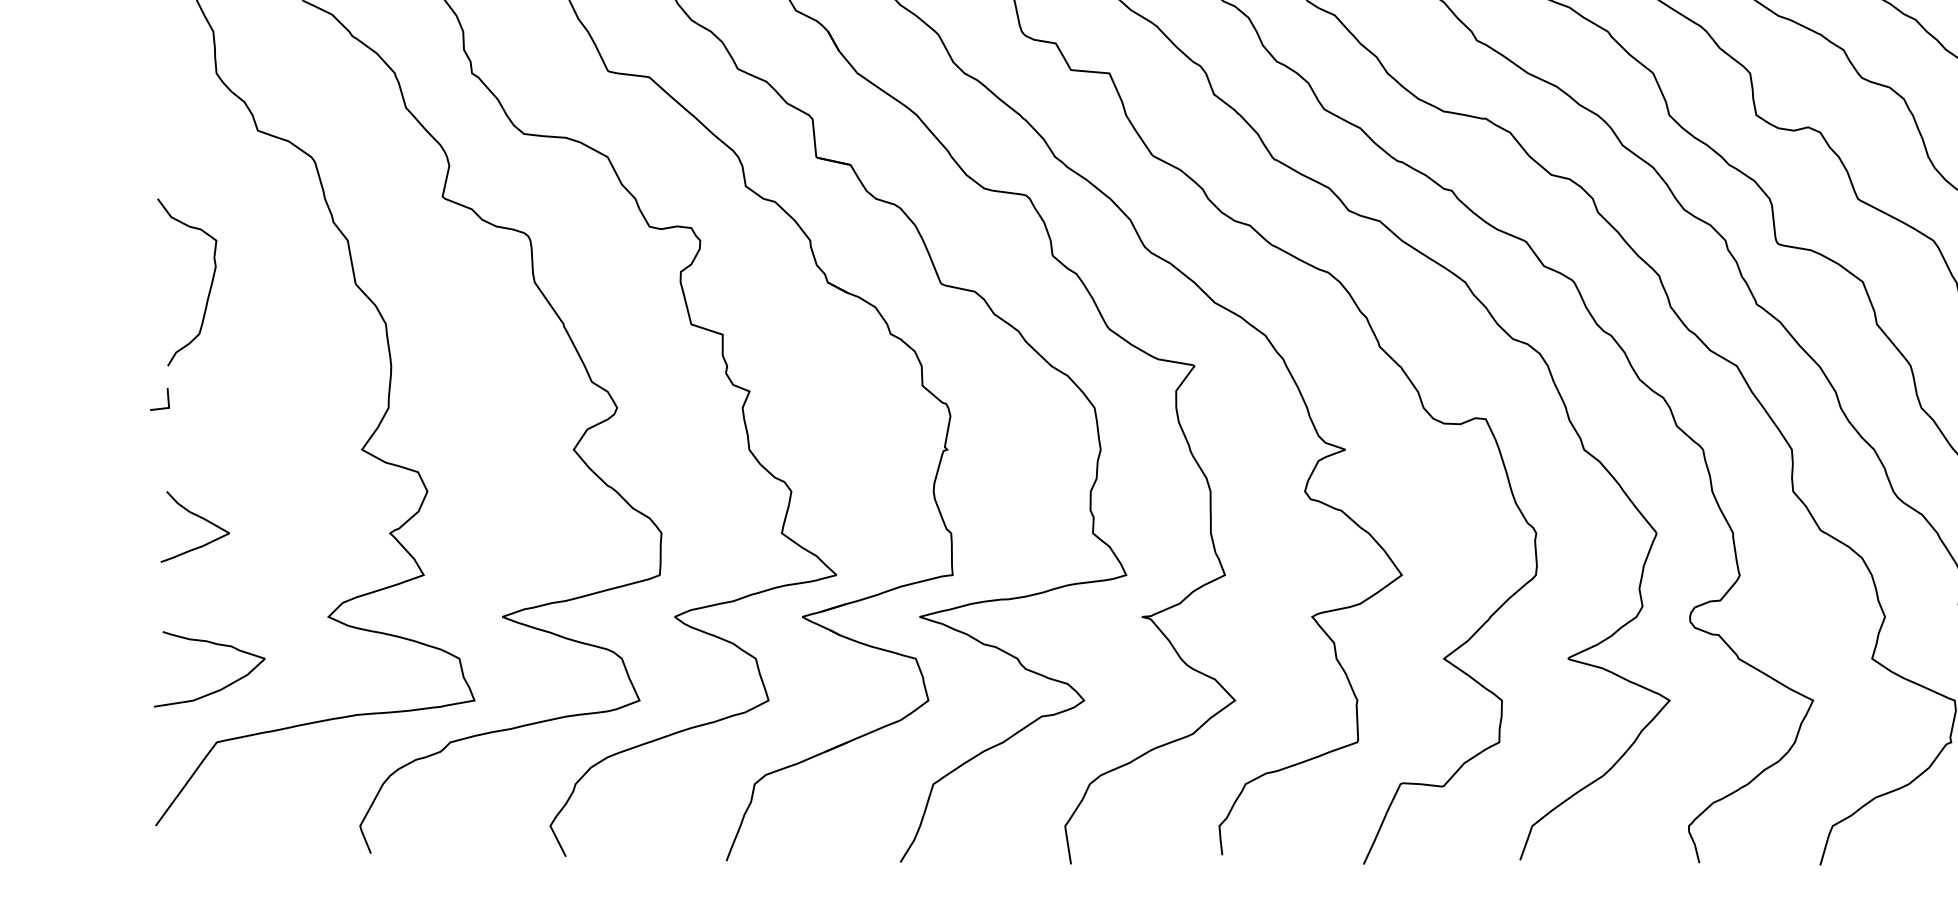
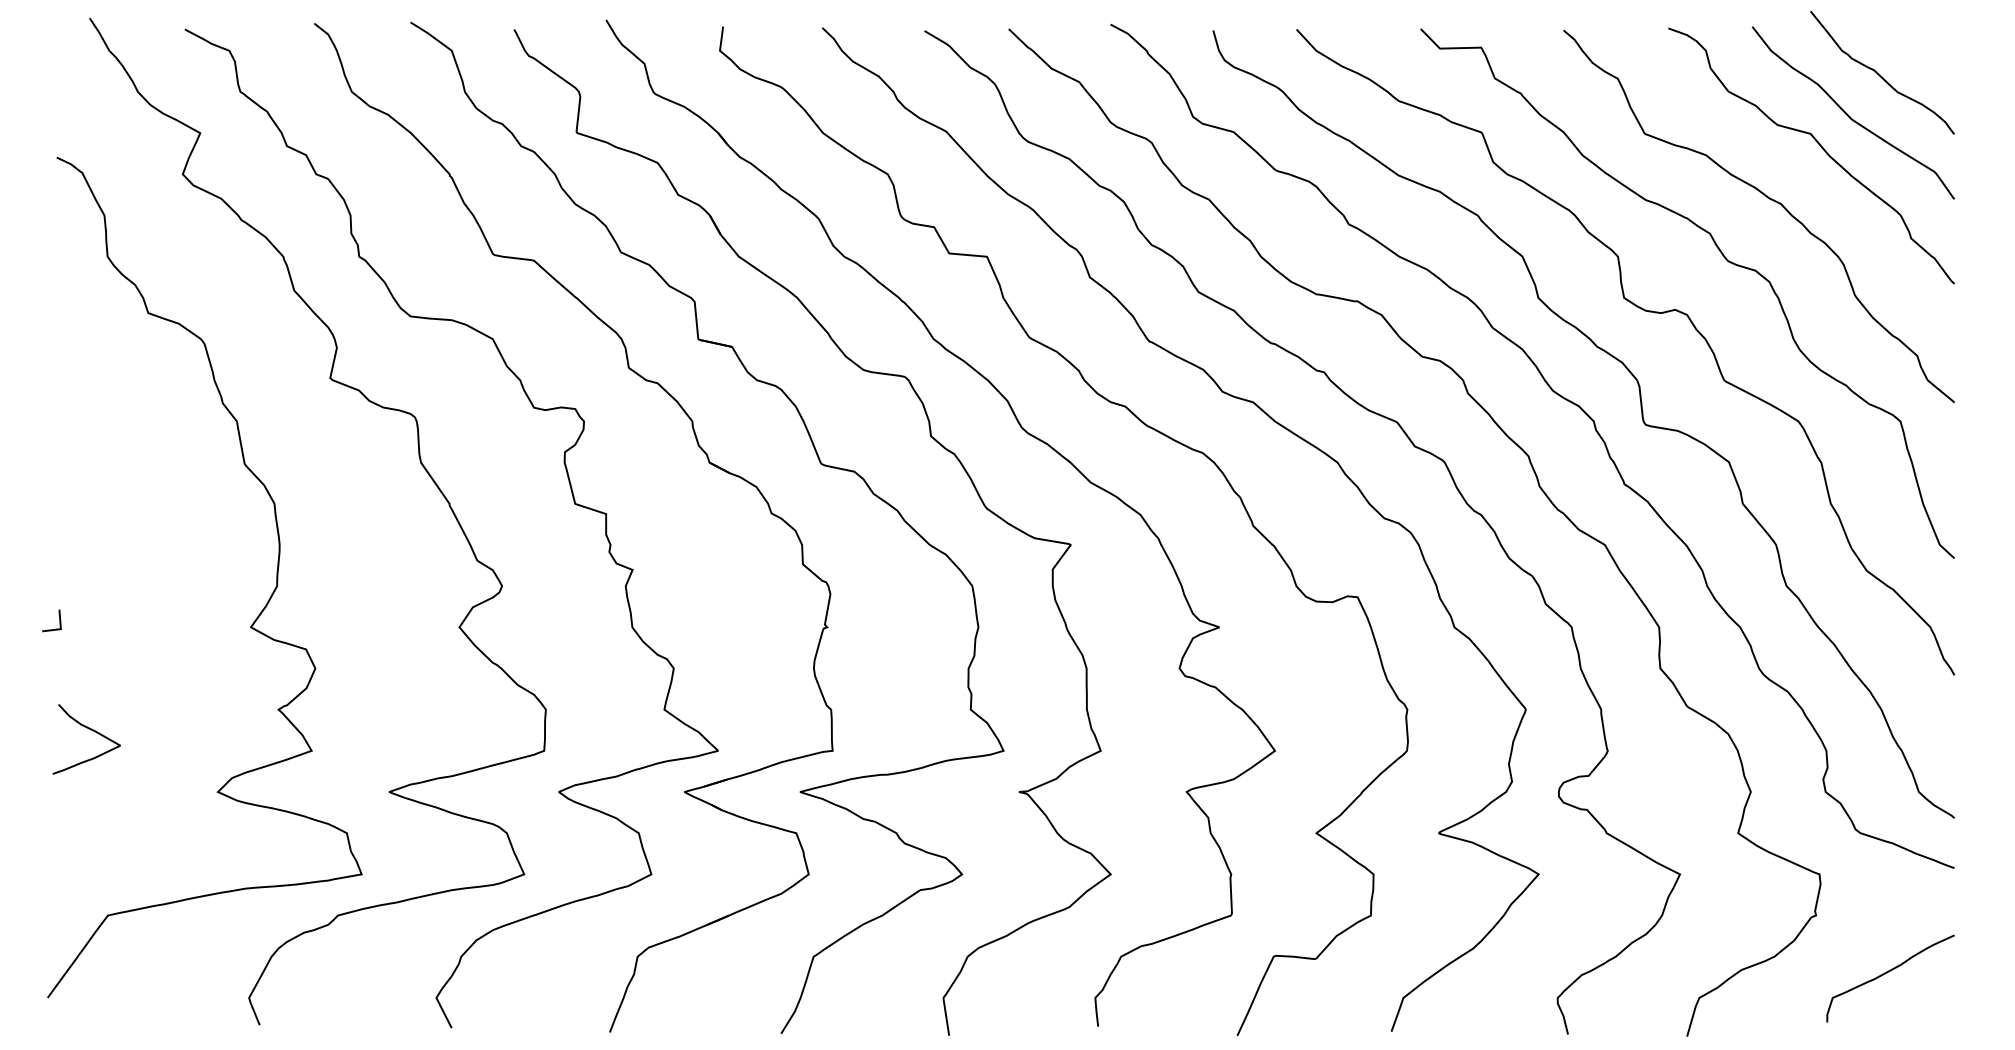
curve: (209, 289) -> (100, 469), removed
line: (167, 399) -> (59, 620), moved
curve: (199, 517) -> (90, 730), moved
curve: (218, 689) -> (109, 863), removed

